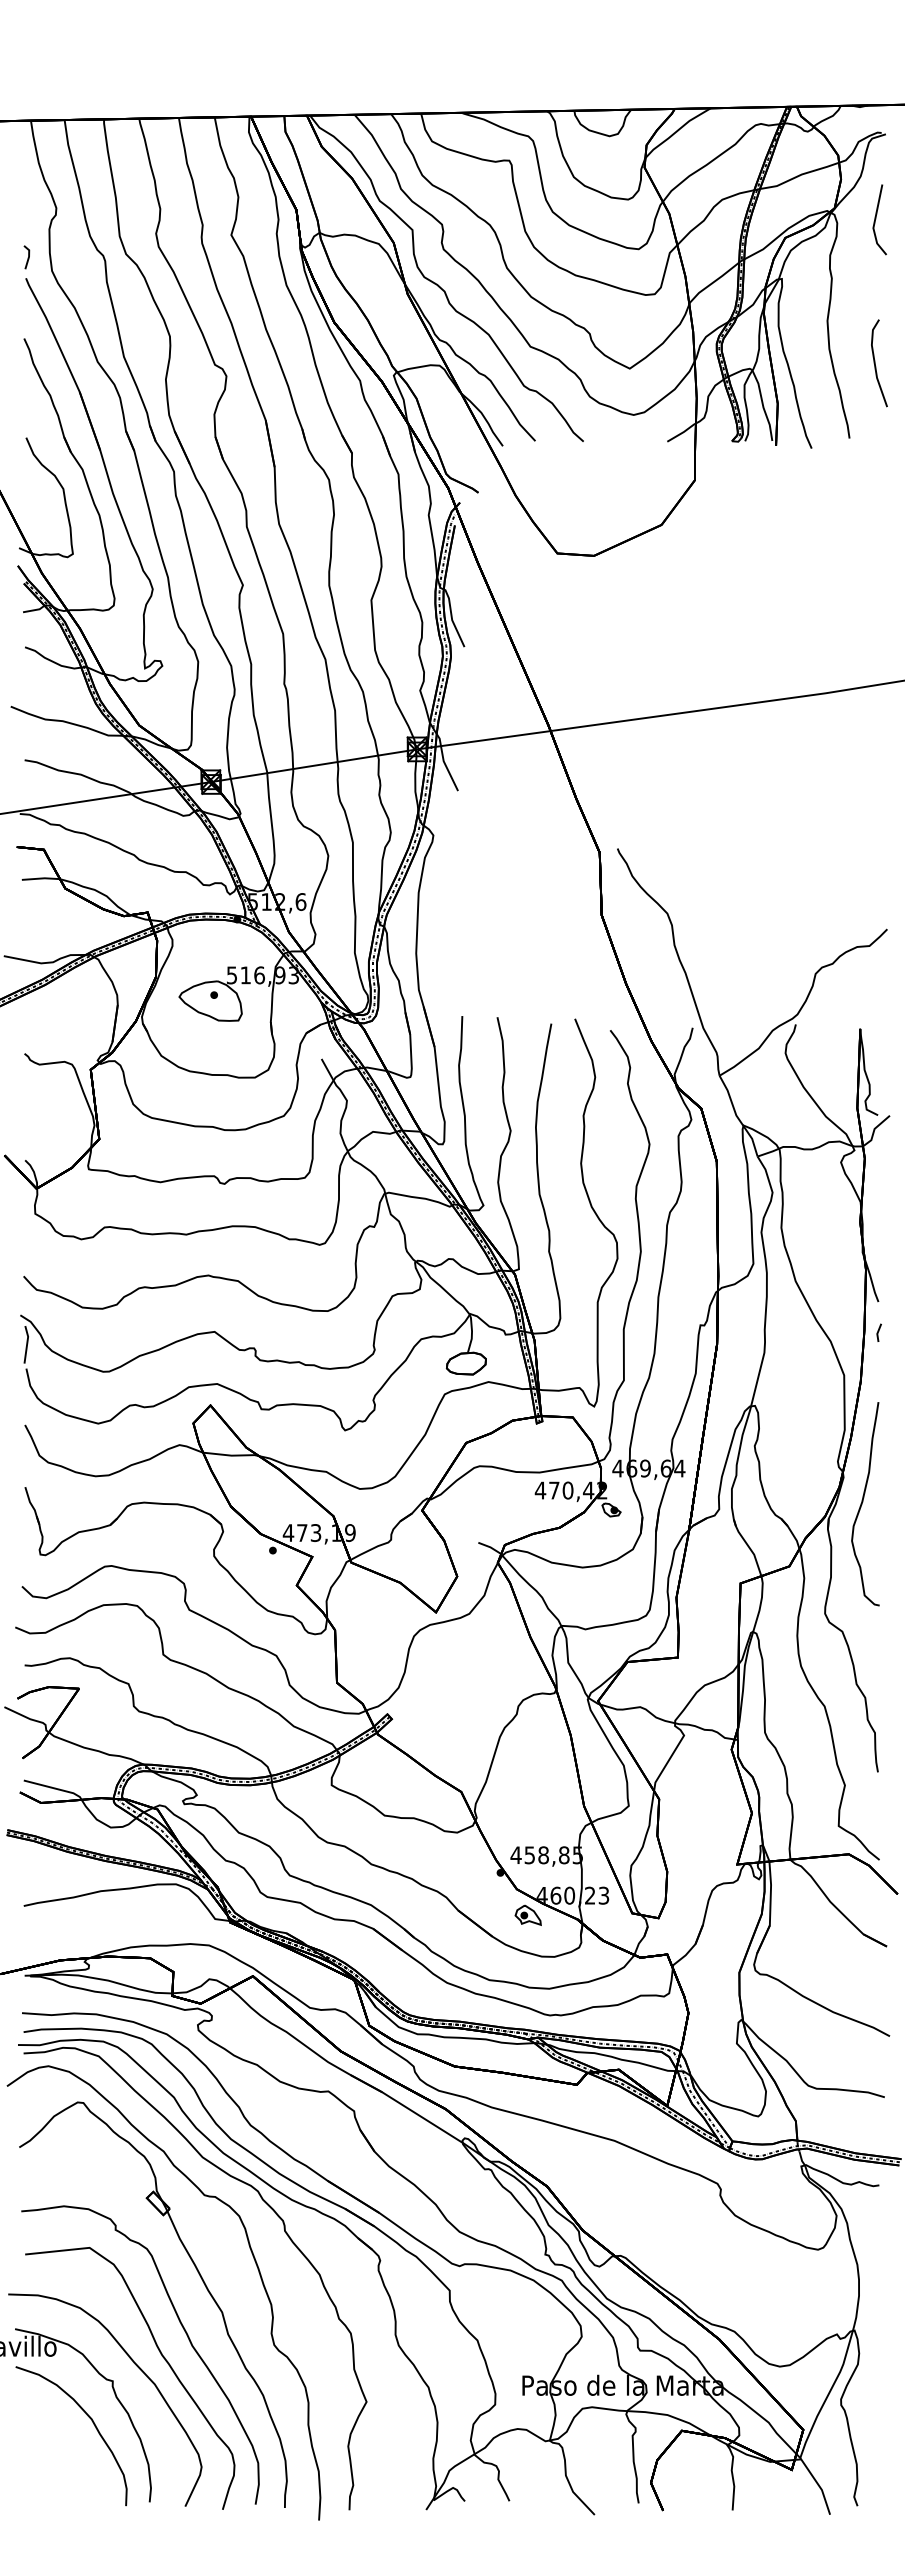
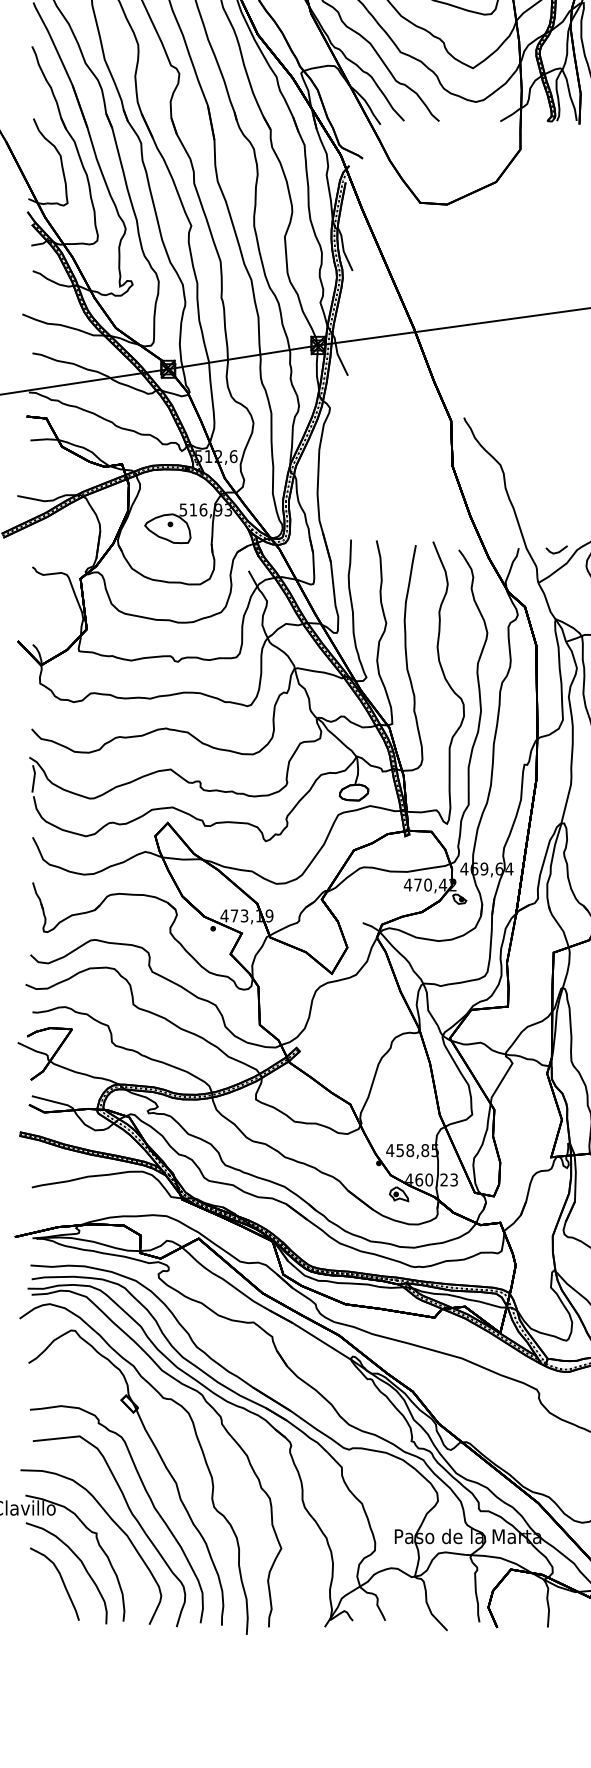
line: (746, 1032) -> (557, 551), added
curve: (65, 2447) -> (62, 1581), added

